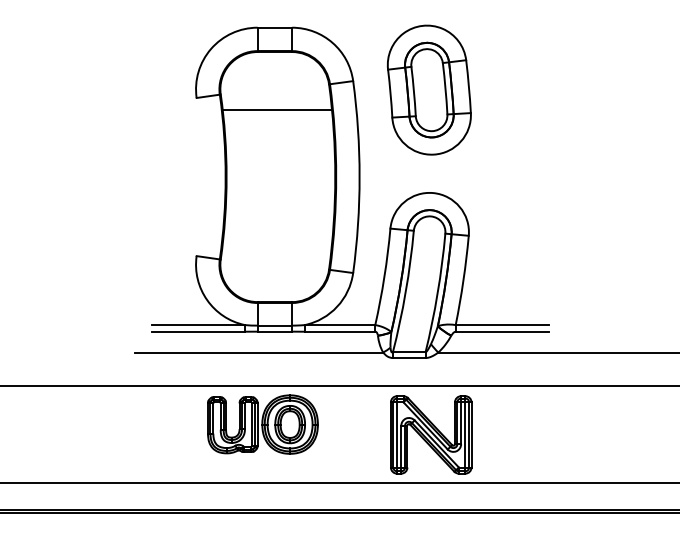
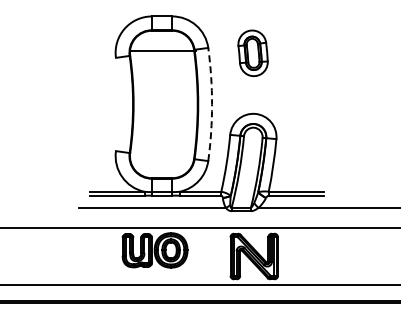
part: (428, 90) -> (252, 53), size x0.6
line: (277, 110) -> (163, 51), moved
arc: (360, 177) -> (212, 104), solid -> dashed

